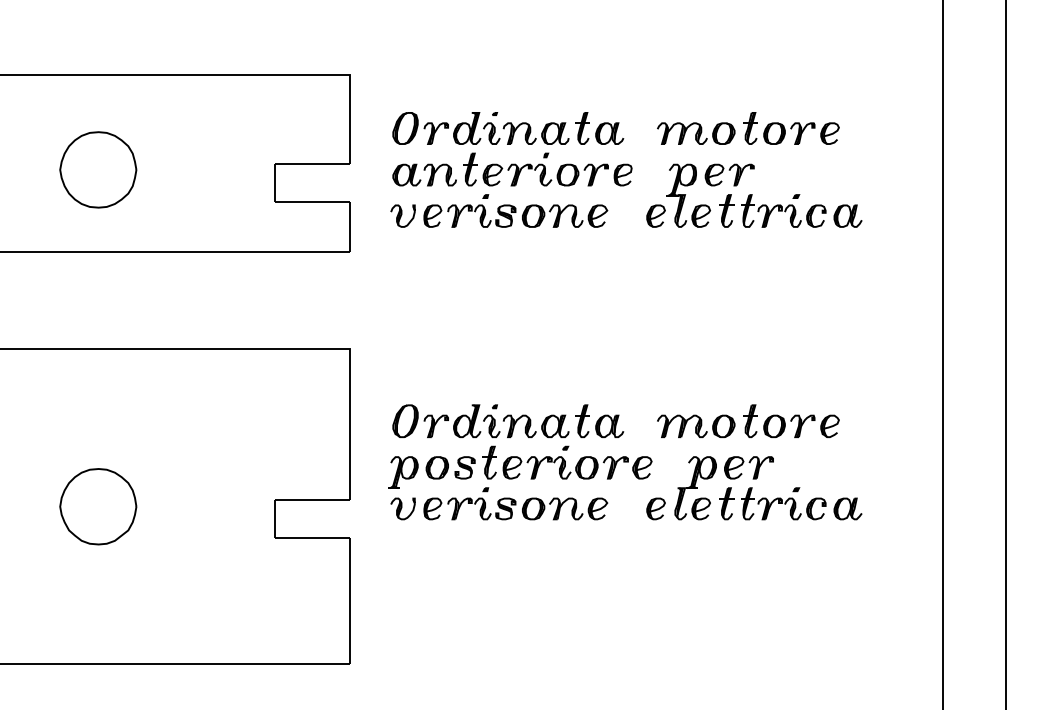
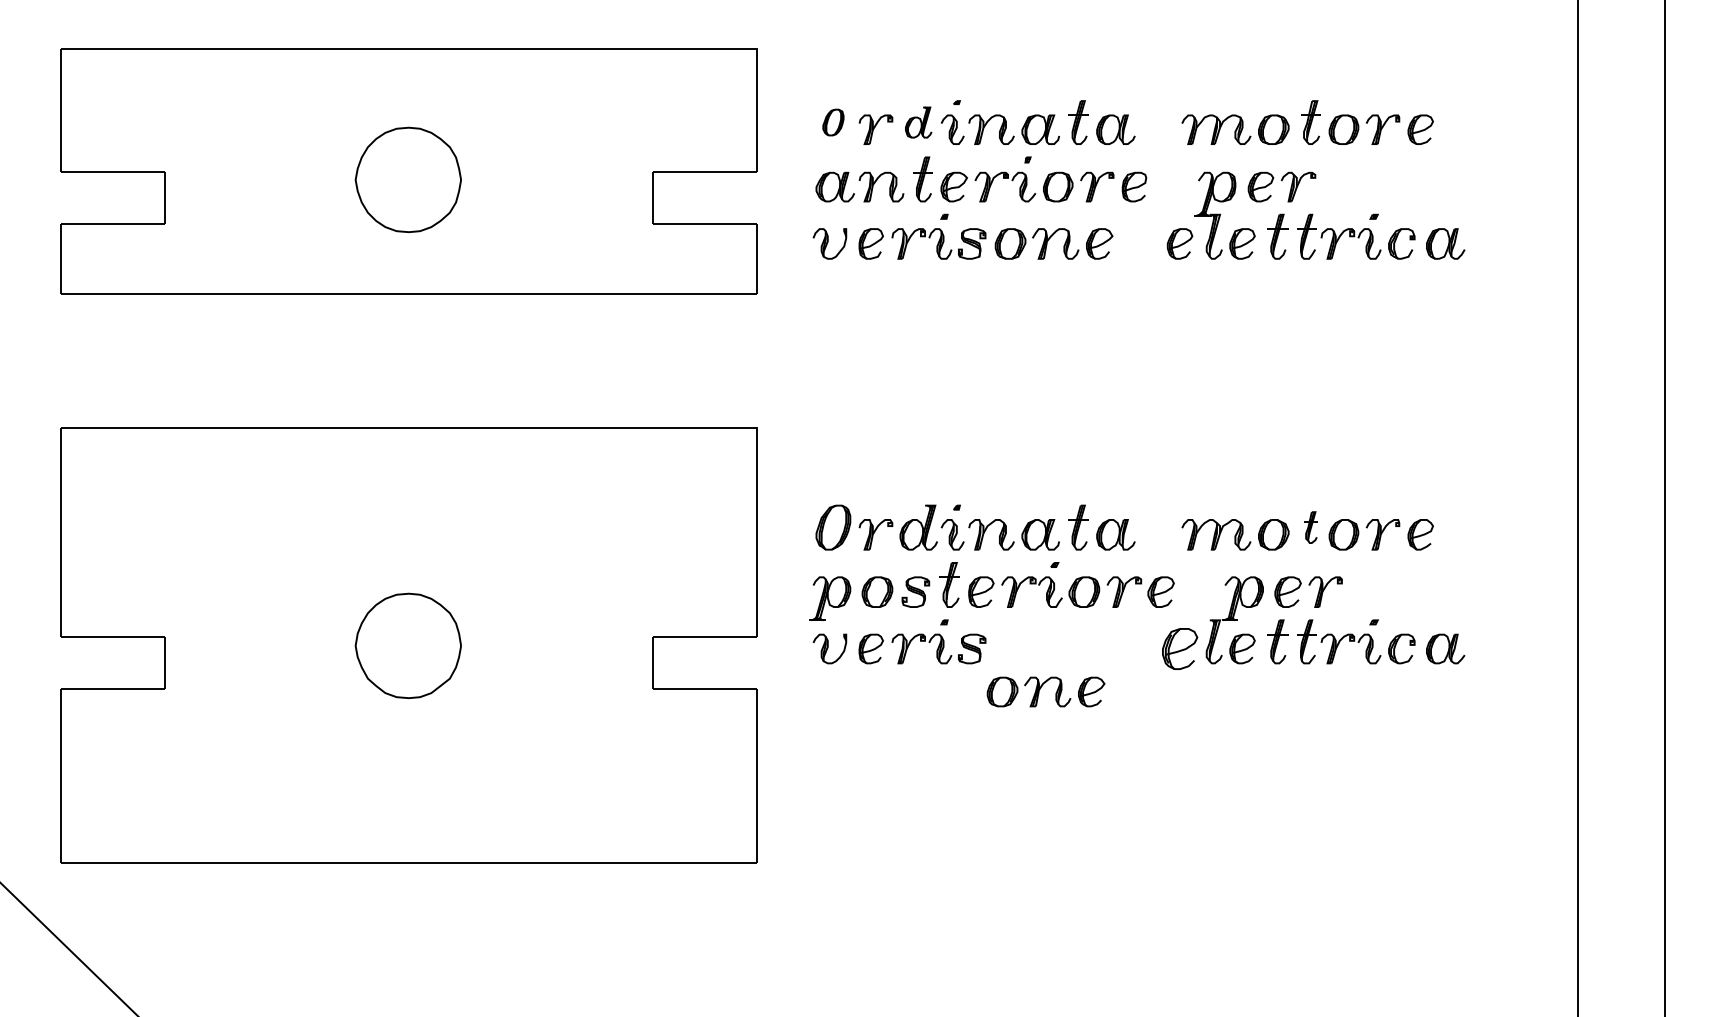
part: (405, 128) -> (833, 122), size x0.6
part: (467, 128) -> (918, 122), size x0.7
part: (750, 421) -> (1310, 527), size x0.7
part: (564, 508) -> (1045, 691), moved
part: (655, 508) -> (1179, 648), size x1.4

